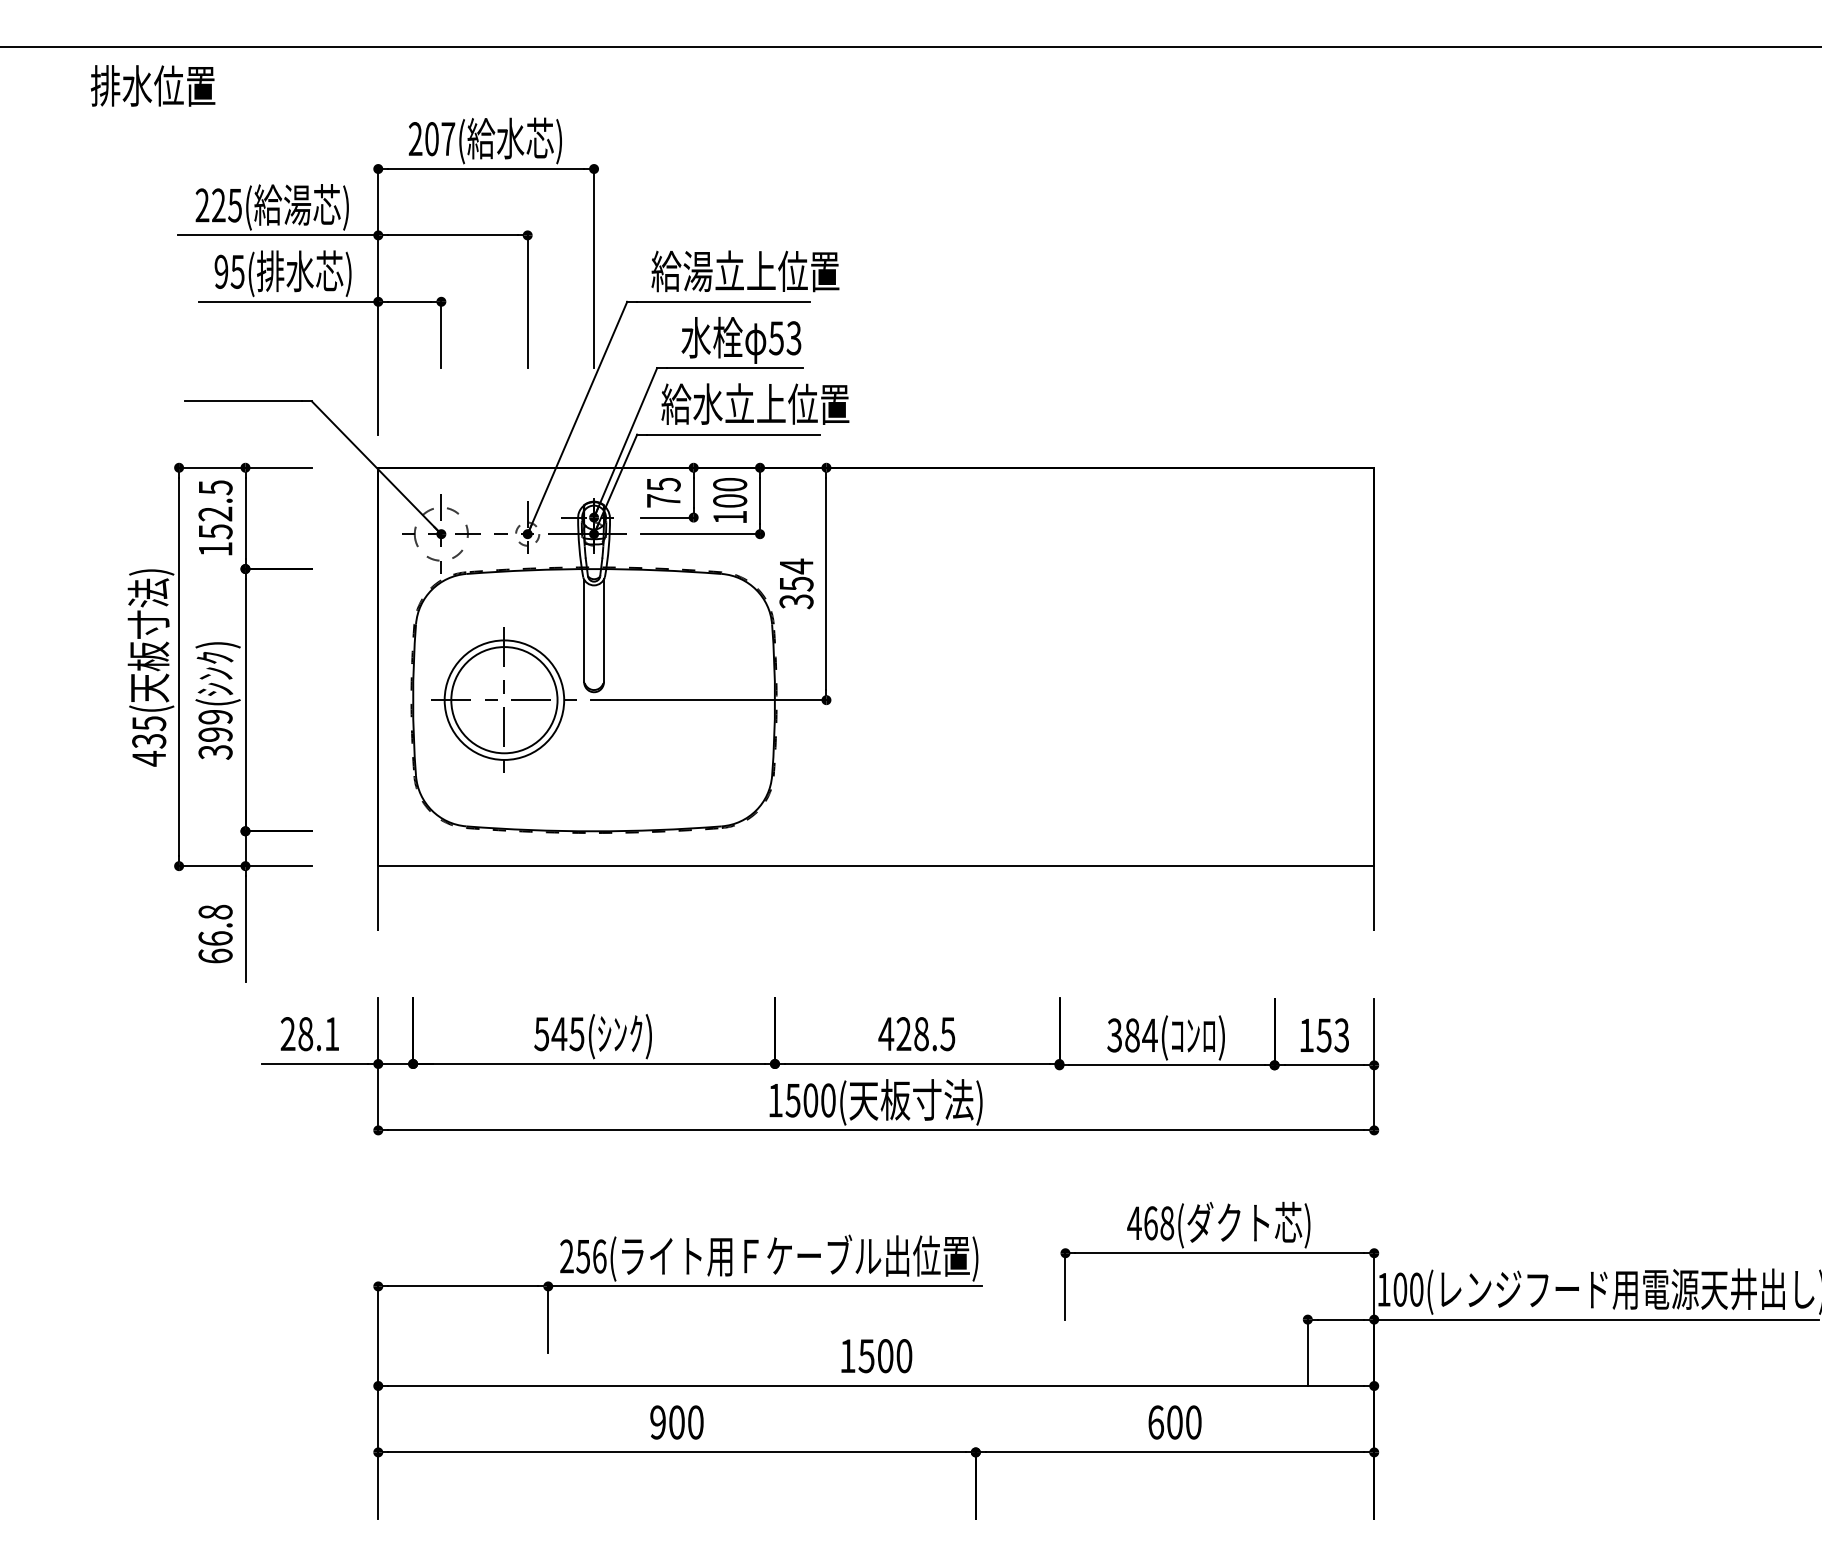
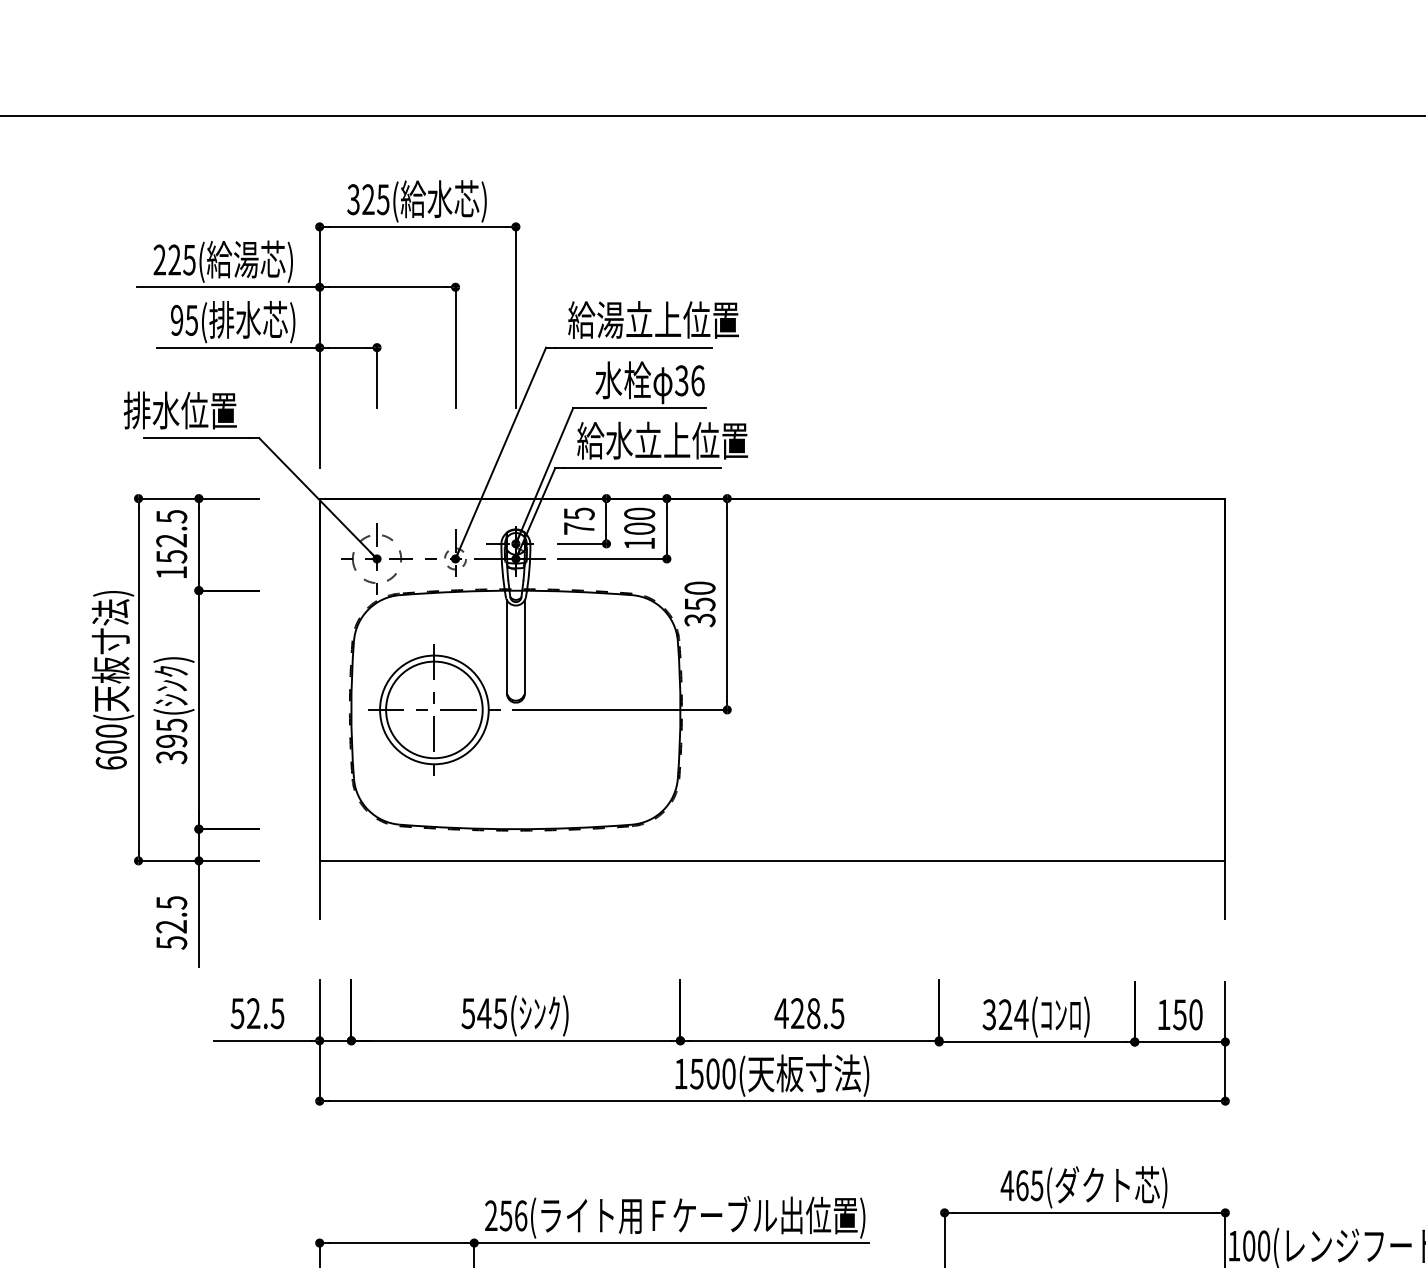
text: (153, 85) -> (180, 410), moved
text: (431, 139) -> (368, 200), 207( -> 325(
text: (785, 338) -> (690, 381), 53 -> 36
text: (796, 566) -> (700, 588), 354 -> 350
text: (215, 717) -> (171, 725), 399( -> 395(
text: (149, 741) -> (111, 747), 435( -> 600(
text: (215, 933) -> (171, 922), 66.8 -> 52.5
text: (309, 1034) -> (257, 1013), 28.1 -> 52.5
text: (1132, 1035) -> (1005, 1014), 384( -> 324(
text: (1341, 1035) -> (1195, 1014), 153 -> 150
text: (1167, 1223) -> (1037, 1185), 468( -> 465(

